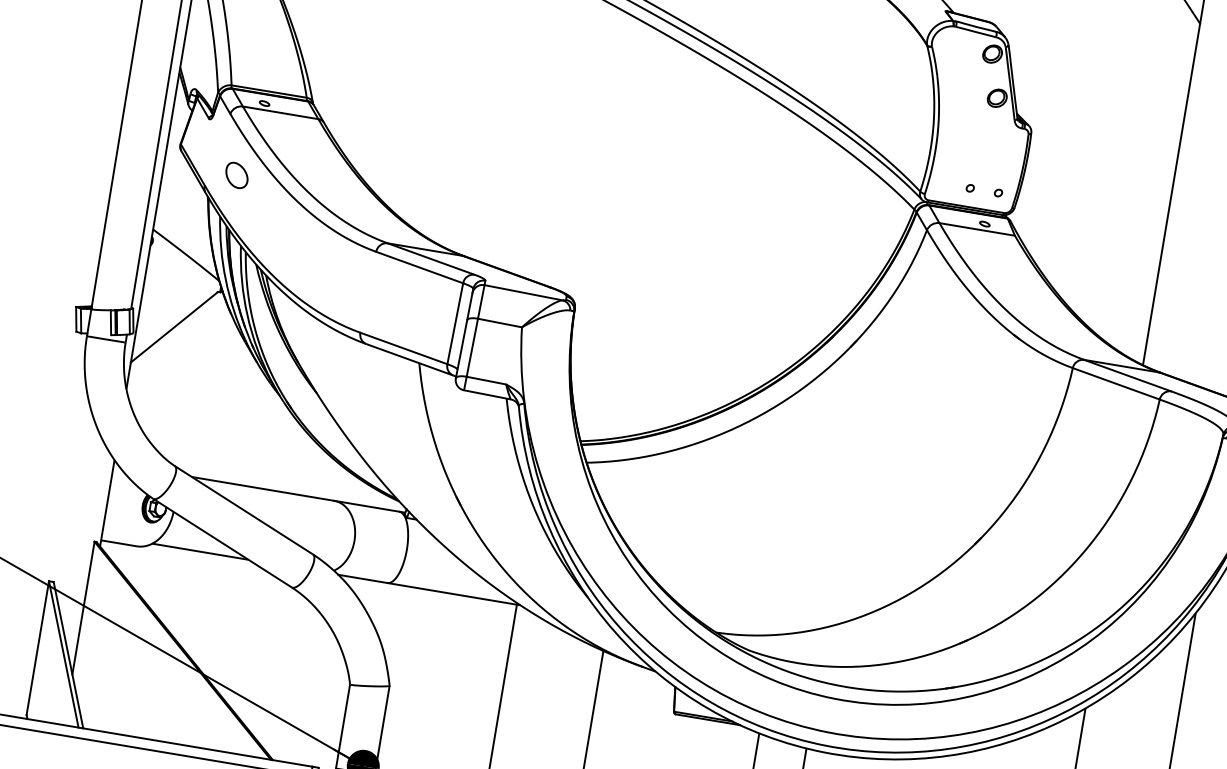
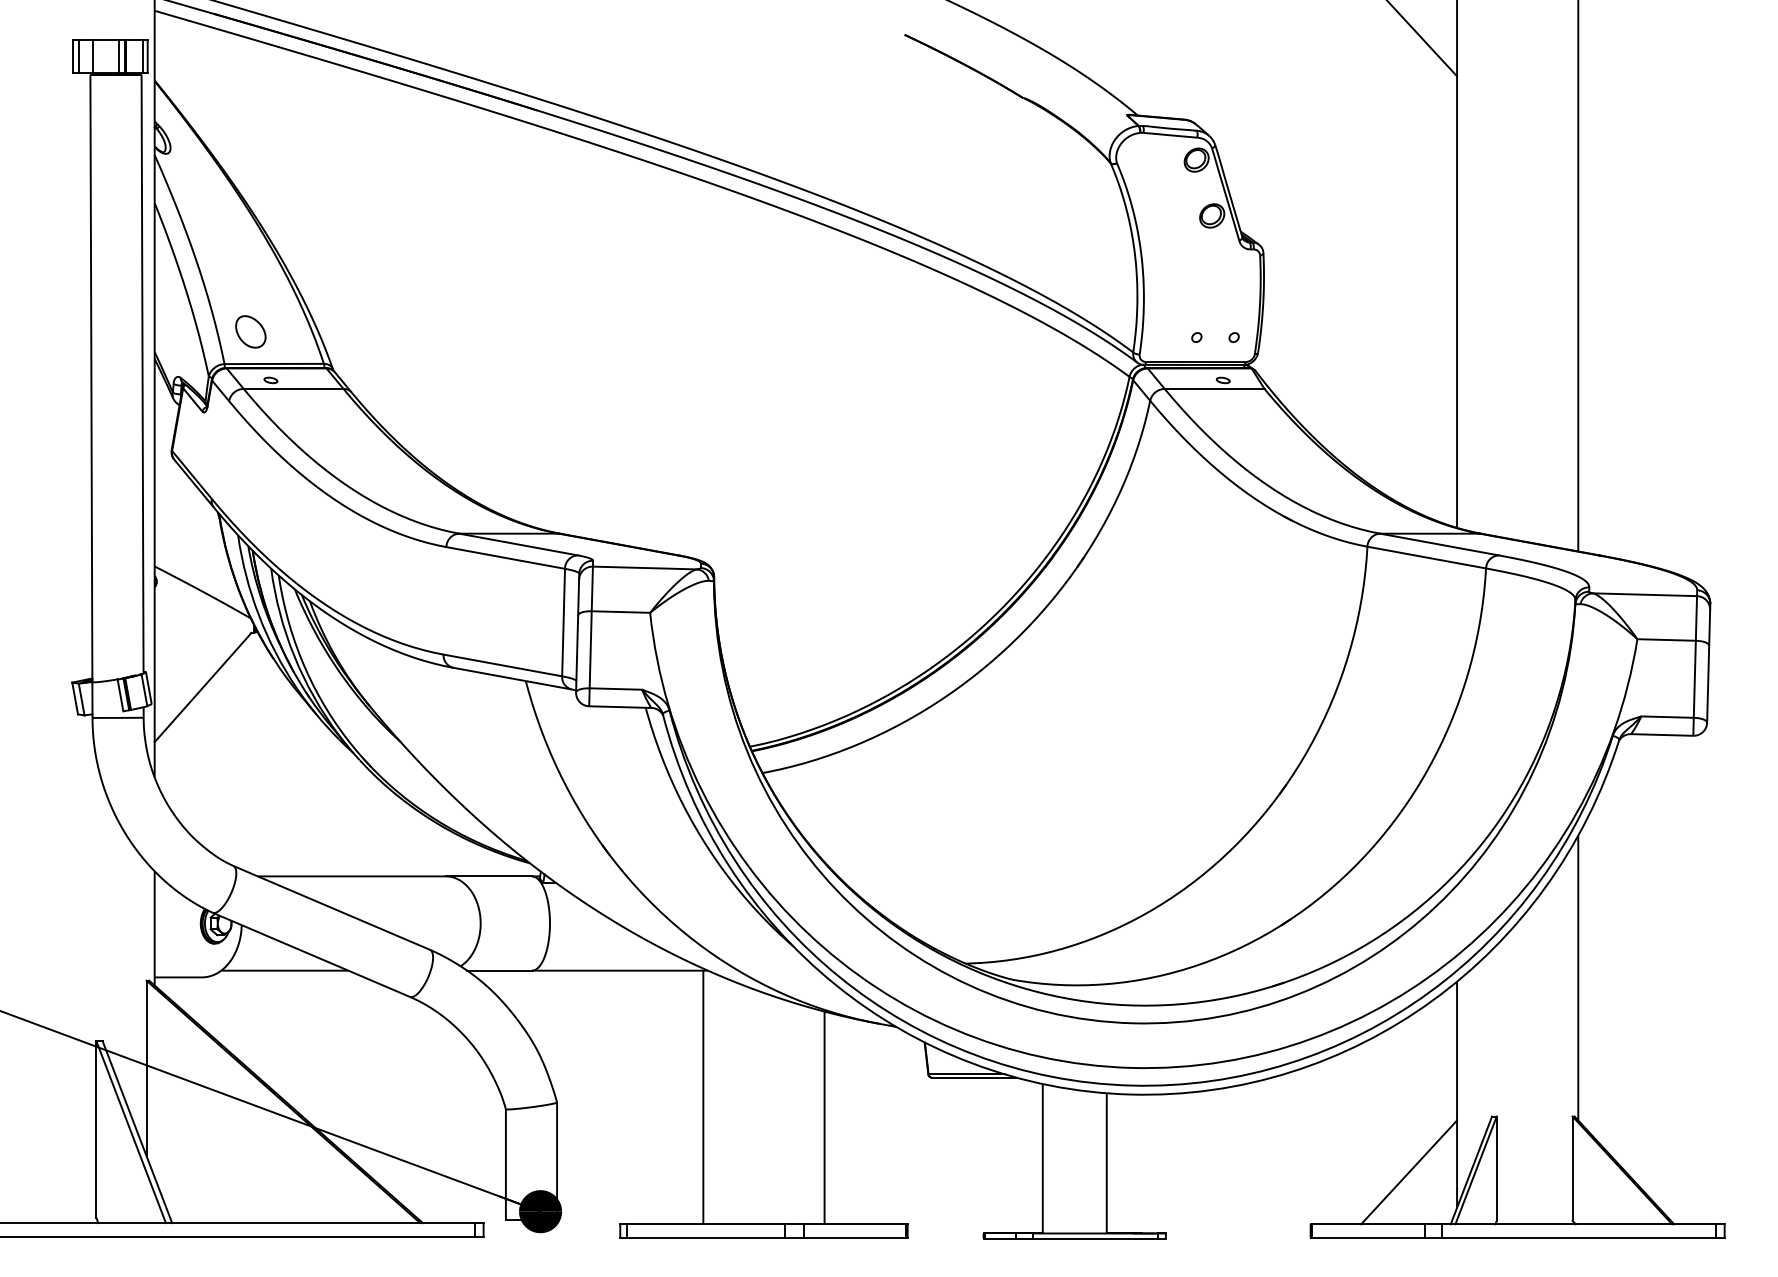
part: (236, 175) -> (250, 331), moved

